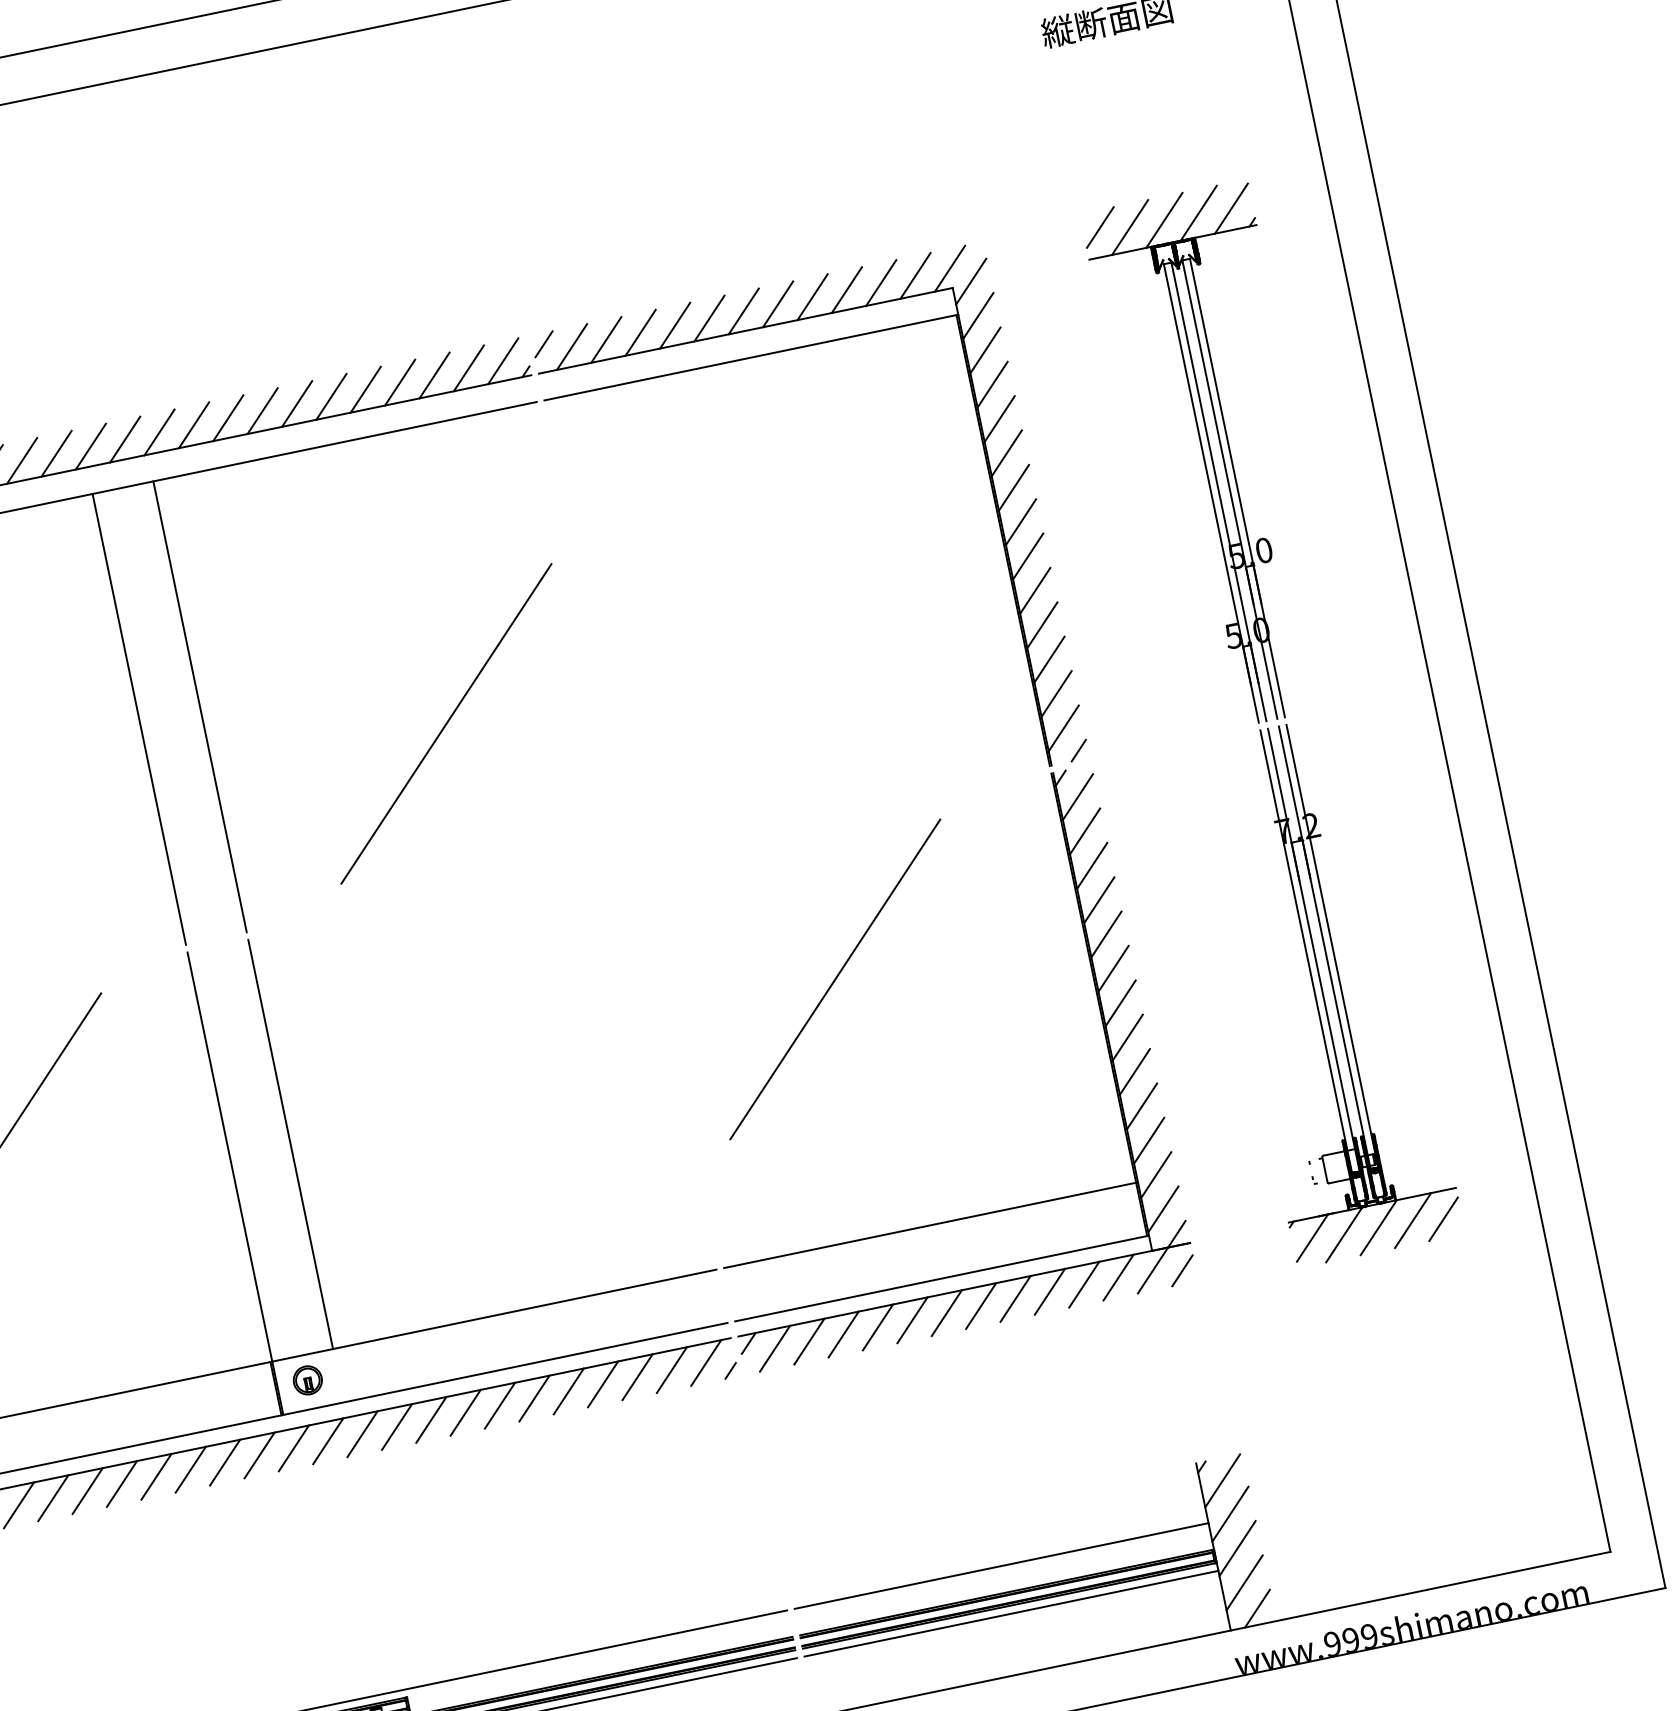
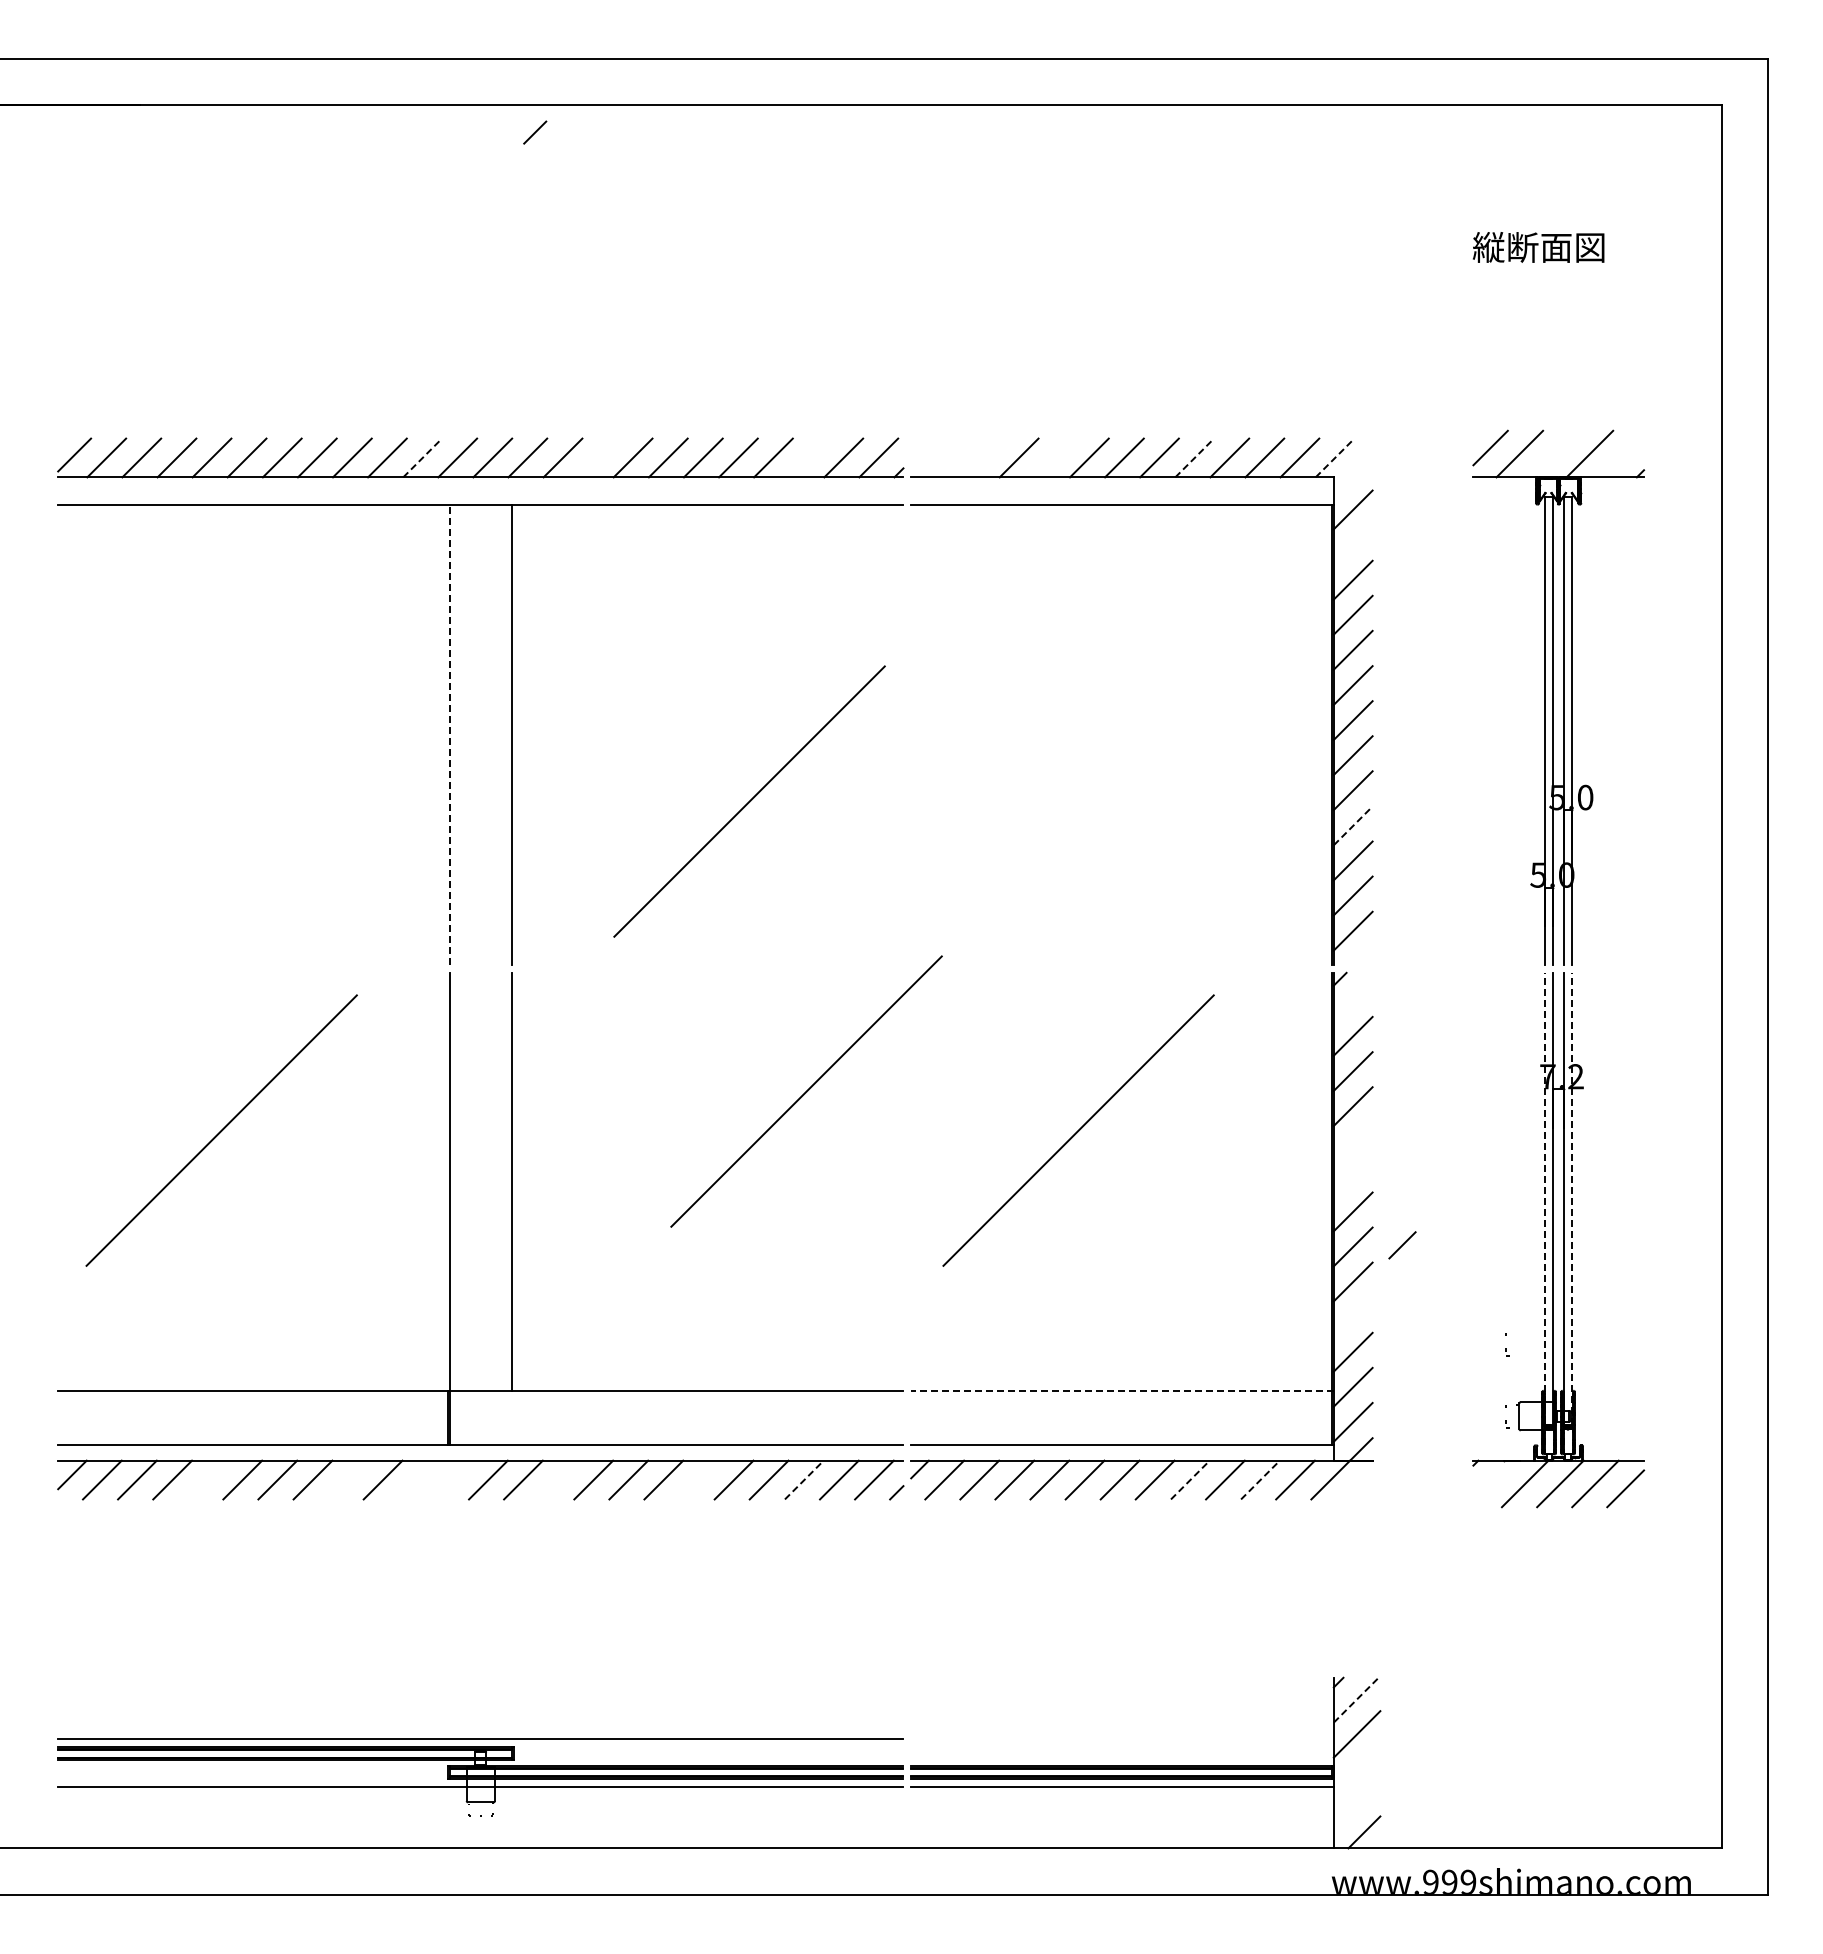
line: (1231, 209) -> (1622, 456), removed
line: (1163, 219) -> (1554, 453), removed
line: (950, 268) -> (1335, 457), solid -> dashed
line: (970, 281) -> (1352, 474), removed
line: (813, 296) -> (1195, 457), solid -> dashed
line: (674, 325) -> (1053, 457), removed
line: (605, 339) -> (983, 457), removed
line: (544, 344) -> (535, 132), moved
line: (571, 346) -> (948, 457), removed
line: (984, 349) -> (1352, 544), removed
line: (434, 375) -> (808, 457), removed
line: (227, 417) -> (597, 457), removed
line: (57, 453) -> (423, 457), solid -> dashed
line: (1042, 624) -> (1353, 825), solid -> dashed
line: (138, 719) -> (449, 734), solid -> dashed
line: (1078, 750) -> (1363, 955), removed
line: (1077, 796) -> (1352, 1000), removed
line: (1105, 934) -> (1352, 1141), removed
line: (1332, 945) -> (1572, 1198), solid -> dashed
line: (1306, 951) -> (1545, 1198), solid -> dashed
line: (1112, 968) -> (1352, 1176), removed
line: (560, 996) -> (806, 1091), added
part: (1298, 1101) -> (1507, 1344), added
line: (1141, 1105) -> (1352, 1316), removed
line: (930, 1225) -> (1122, 1390), solid -> dashed
line: (1312, 1237) -> (1493, 1480), removed
line: (1182, 1270) -> (1402, 1245), moved
line: (1084, 1284) -> (1260, 1479), solid -> dashed
line: (1015, 1298) -> (1190, 1479), solid -> dashed
line: (637, 1376) -> (804, 1479), solid -> dashed
part: (307, 1380) -> (480, 1416), removed
line: (533, 1398) -> (698, 1479), removed
line: (396, 1426) -> (558, 1479), removed
line: (292, 1448) -> (452, 1479), removed
line: (258, 1455) -> (417, 1479), removed
line: (190, 1469) -> (347, 1479), removed
line: (1222, 1481) -> (1356, 1700), solid -> dashed
line: (53, 1497) -> (207, 1479), removed
line: (1236, 1548) -> (1356, 1769), removed
line: (1001, 1565) -> (1122, 1738), removed
line: (1244, 1582) -> (1356, 1804), removed

